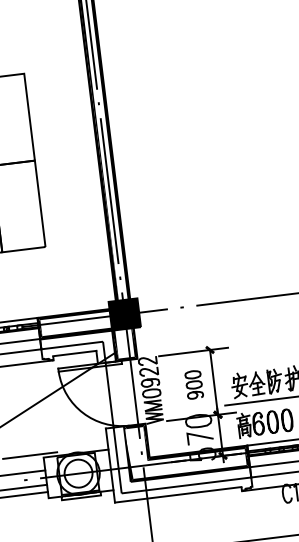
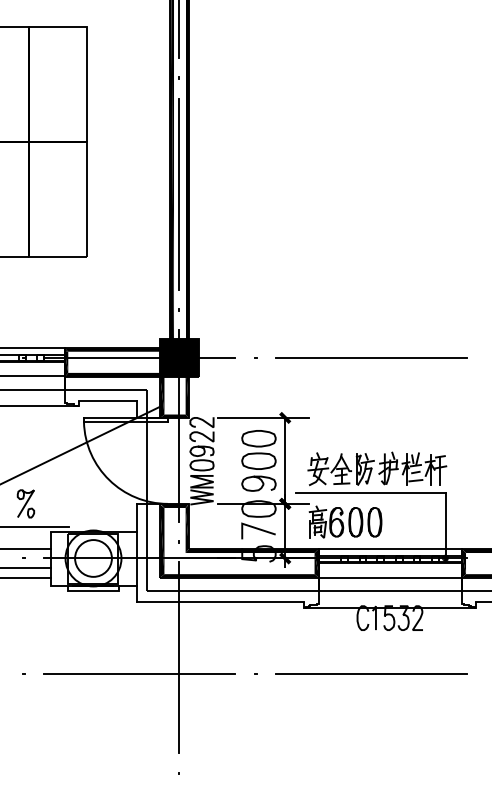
part: (193, 384) -> (258, 460), size x1.67
part: (22, 438) -> (25, 503), added
fill: (128, 453) -> (162, 540), added

